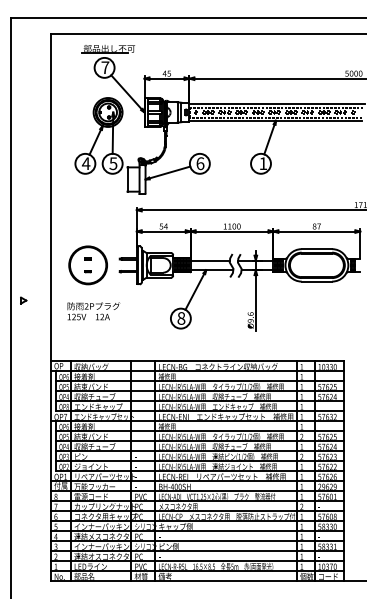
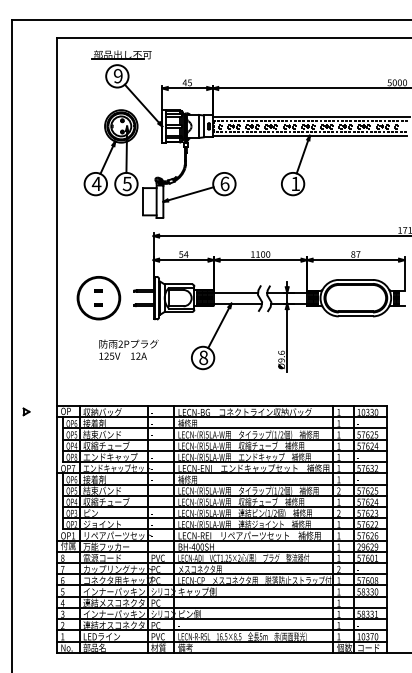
text: (105, 67) -> (118, 75), 7 -> 9
part: (23, 300) -> (26, 411), moved
text: (93, 311) -> (128, 349), moved

